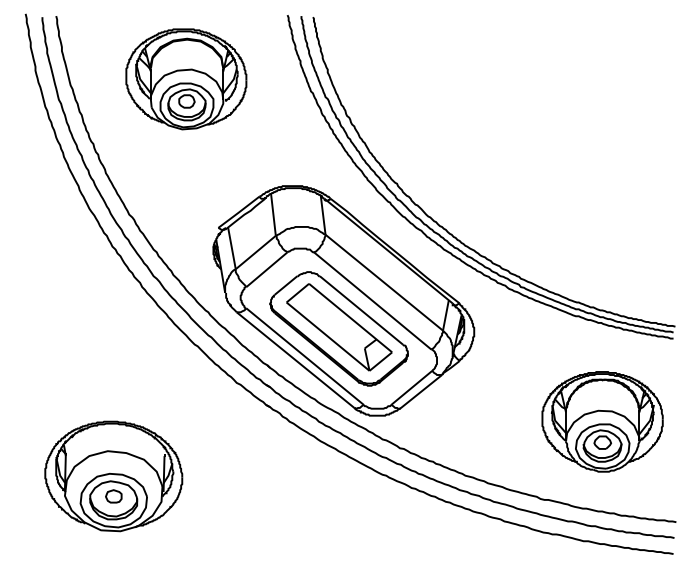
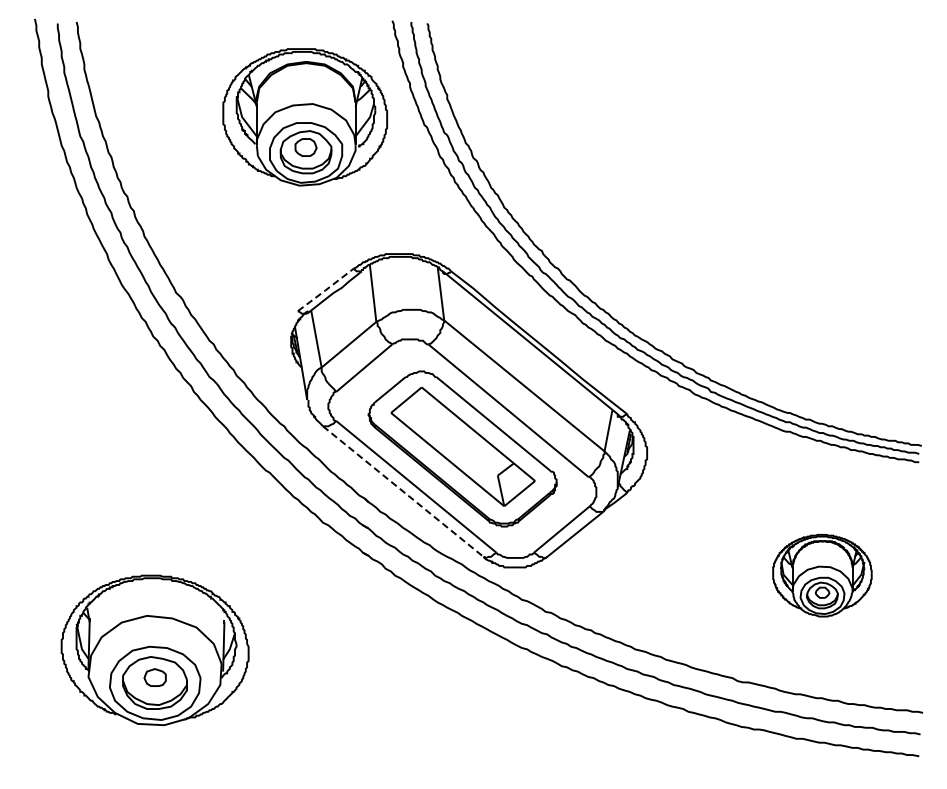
part: (186, 79) -> (305, 117), moved
line: (238, 212) -> (325, 290), solid -> dashed
line: (295, 360) -> (403, 491), solid -> dashed
part: (602, 421) -> (822, 575), size x0.6

